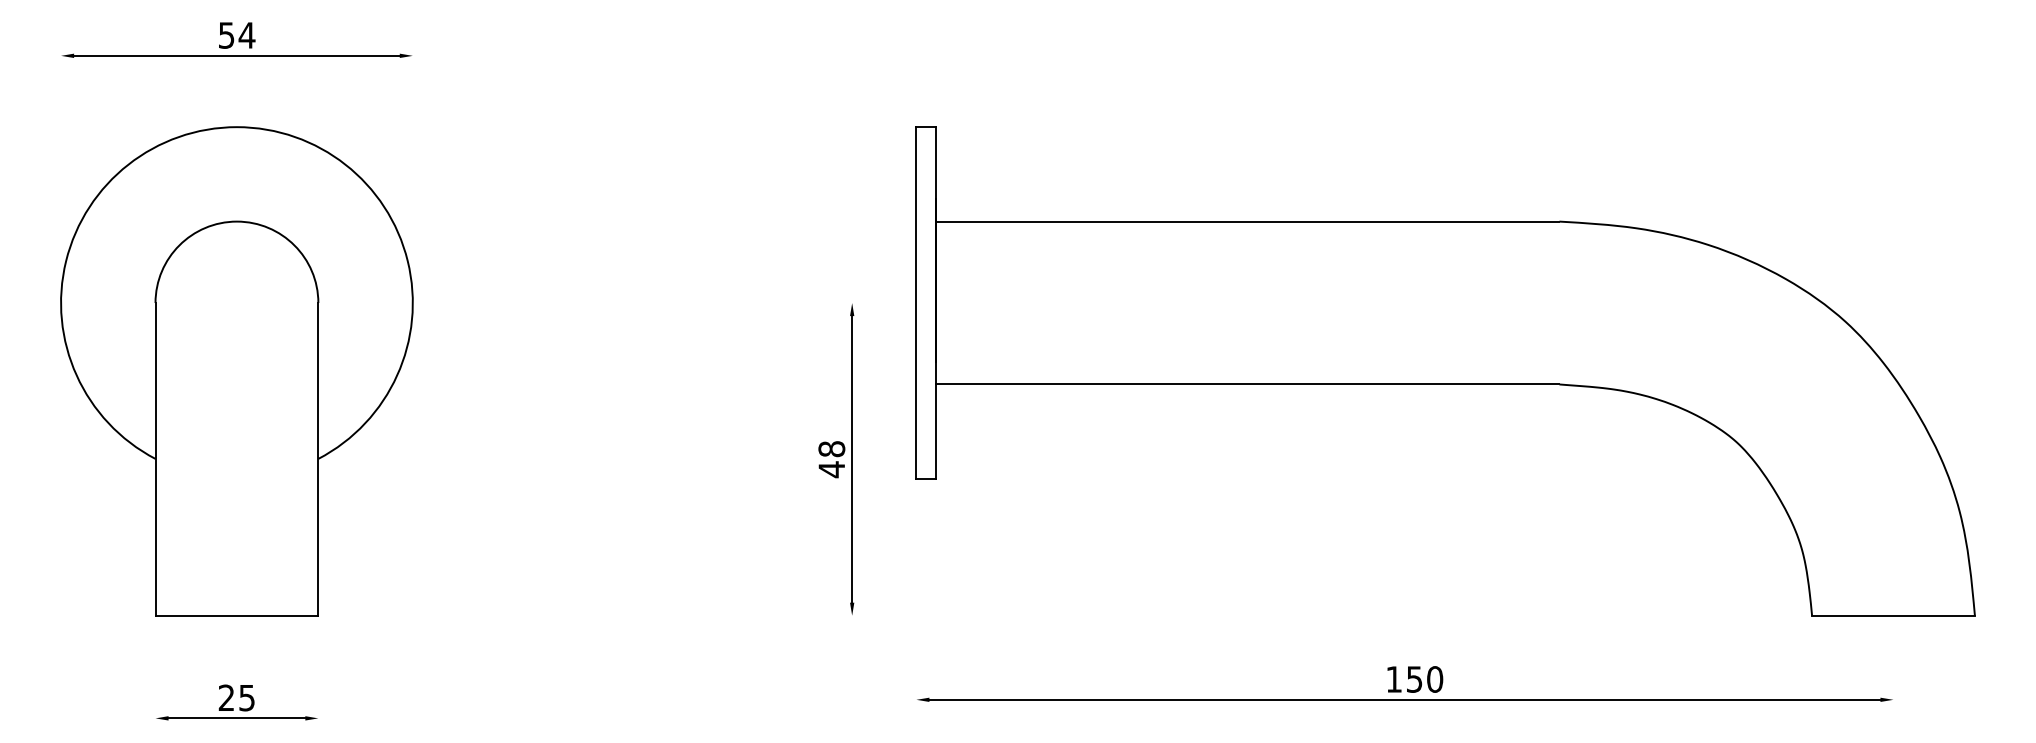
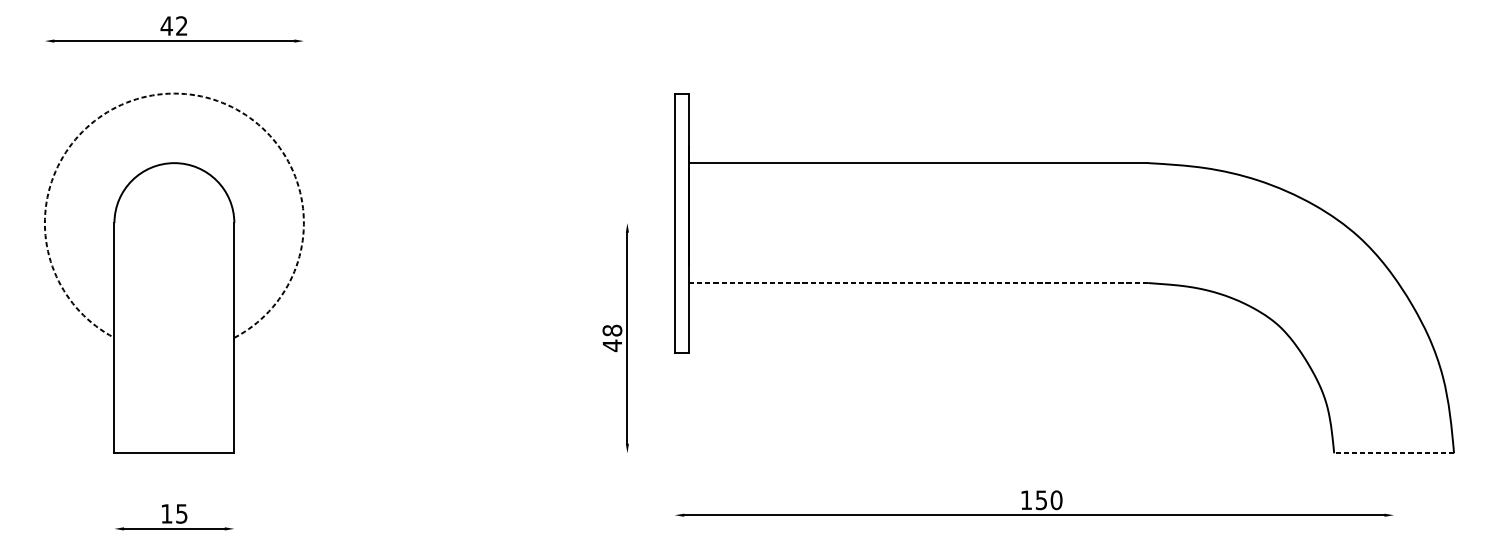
text: (236, 35) -> (174, 26), 54 -> 42
arc: (236, 127) -> (174, 93), solid -> dashed
line: (1247, 384) -> (918, 283), solid -> dashed
line: (1892, 615) -> (1393, 453), solid -> dashed
text: (225, 697) -> (165, 513), 25 -> 15

